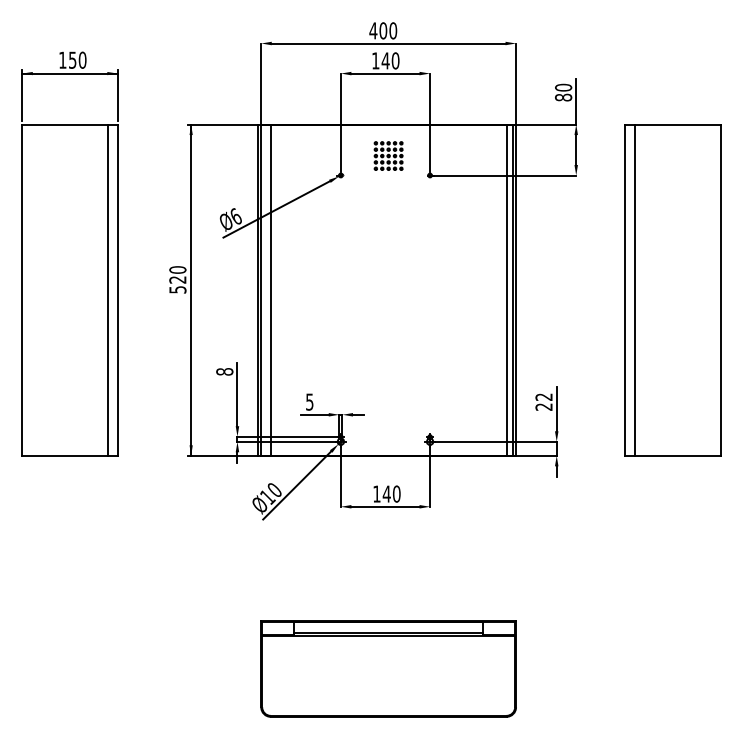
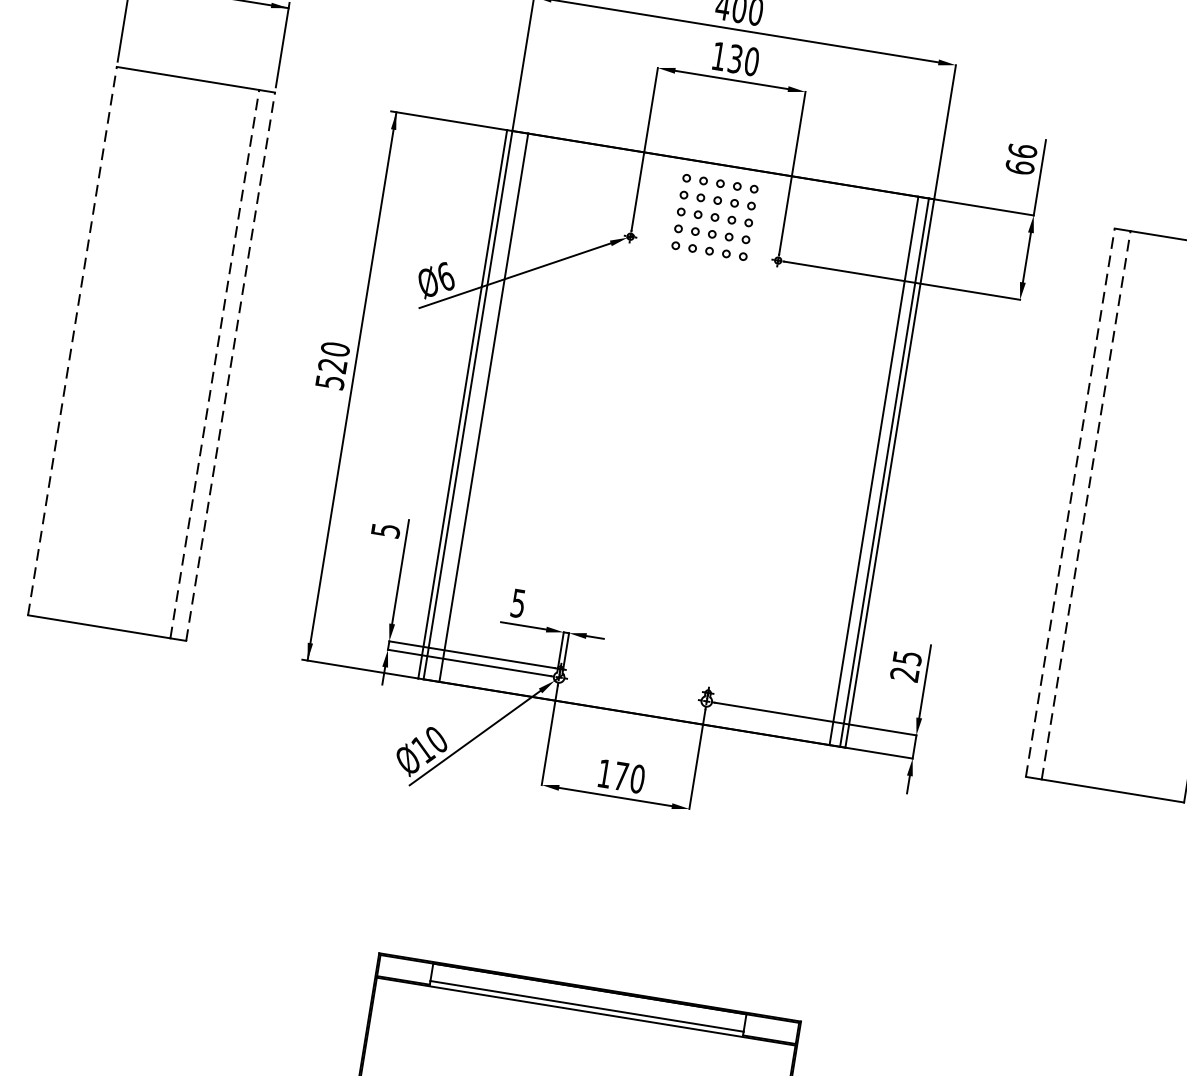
text: (385, 60) -> (735, 58), 140 -> 130
text: (563, 92) -> (1021, 159), 80 -> 66
part: (388, 155) -> (714, 216), size x1.6
line: (22, 290) -> (72, 341), solid -> dashed
line: (108, 290) -> (215, 364), solid -> dashed
line: (117, 290) -> (229, 367), solid -> dashed
line: (625, 290) -> (1070, 503), solid -> dashed
line: (634, 290) -> (1085, 505), solid -> dashed
text: (224, 371) -> (385, 529), 8 -> 5
text: (543, 396) -> (906, 656), 22 -> 25
text: (386, 493) -> (620, 775), 140 -> 170

